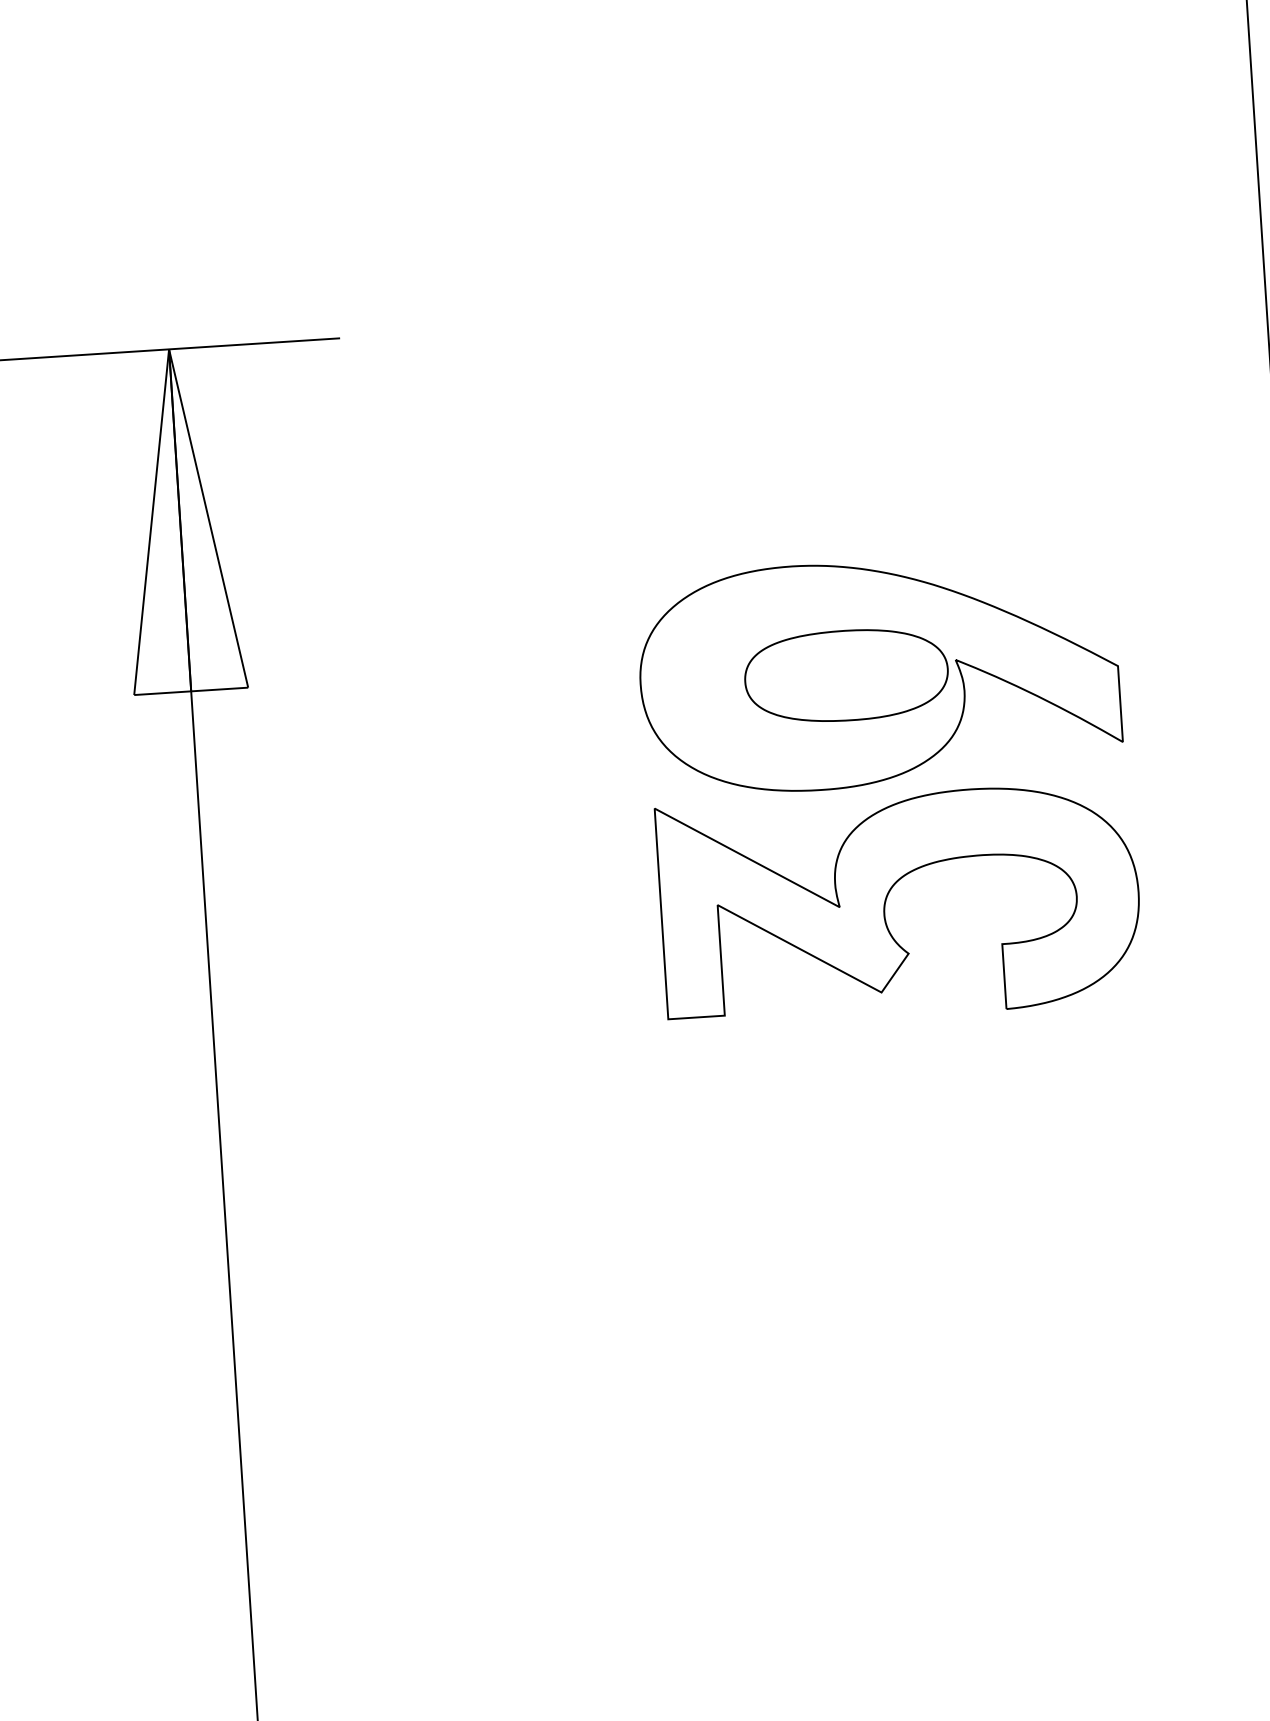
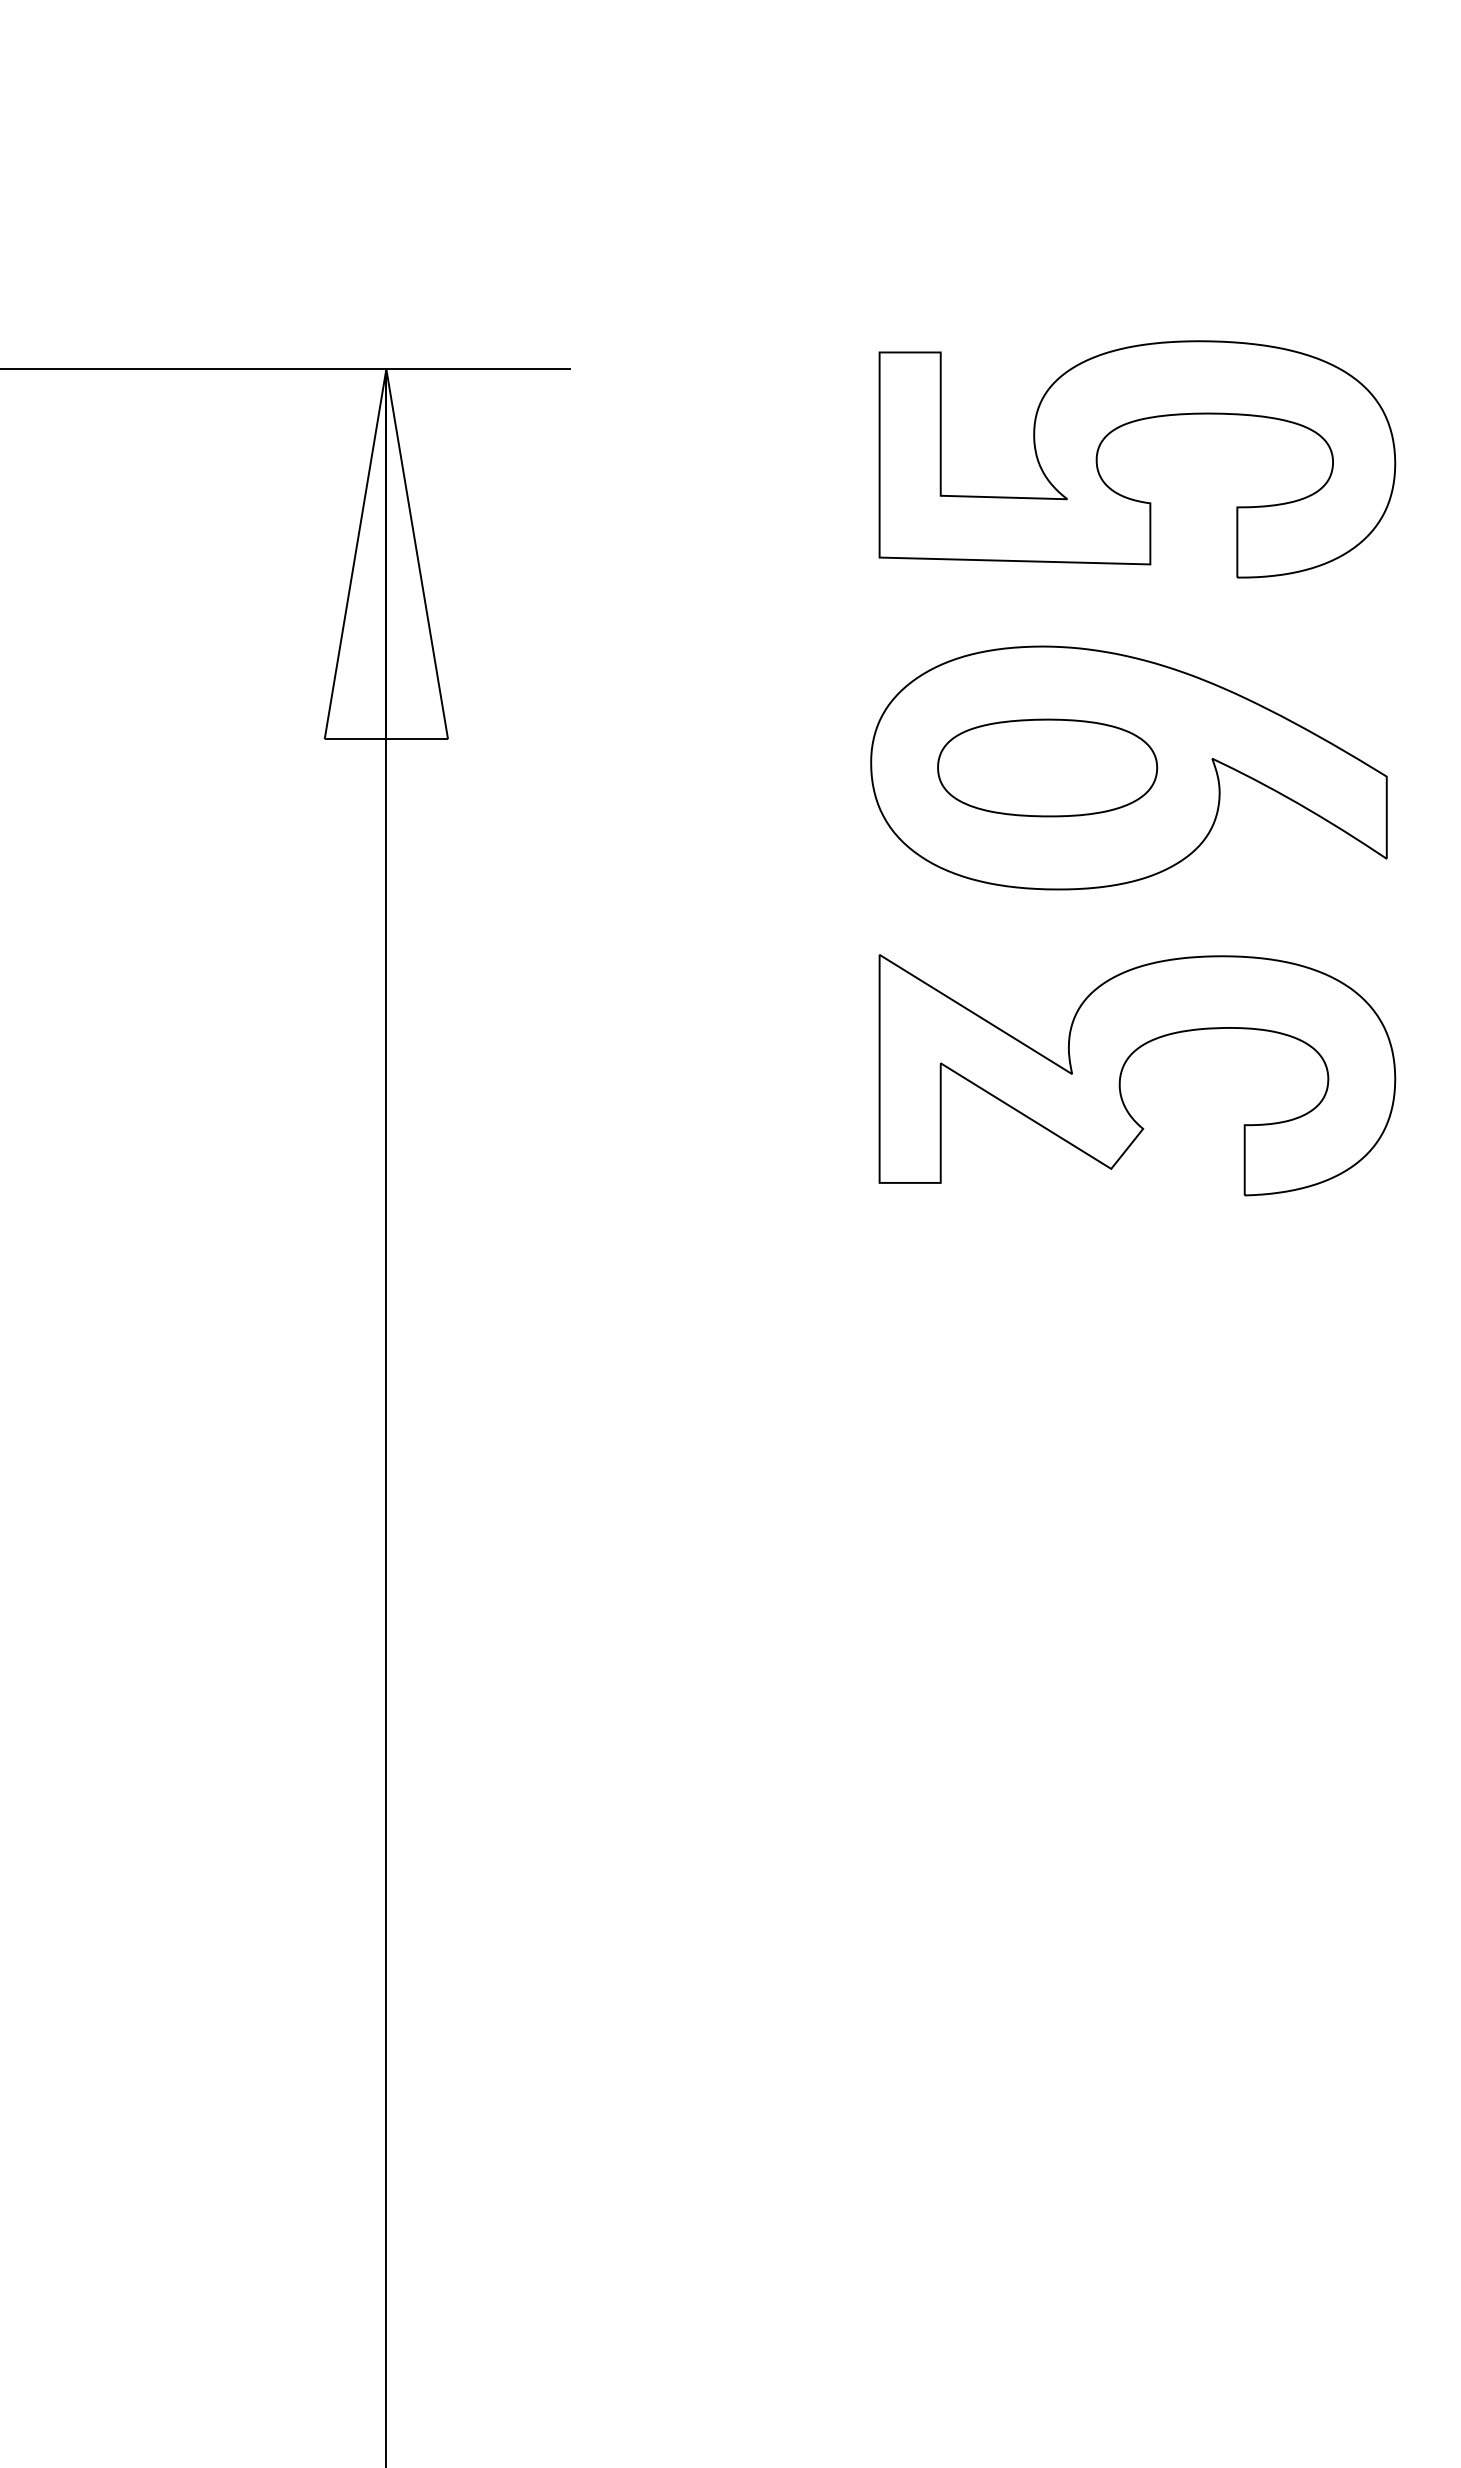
part: (855, 357) -> (1125, 425), added
part: (846, 675) -> (1047, 767), moved
part: (886, 899) -> (1123, 1069), moved

